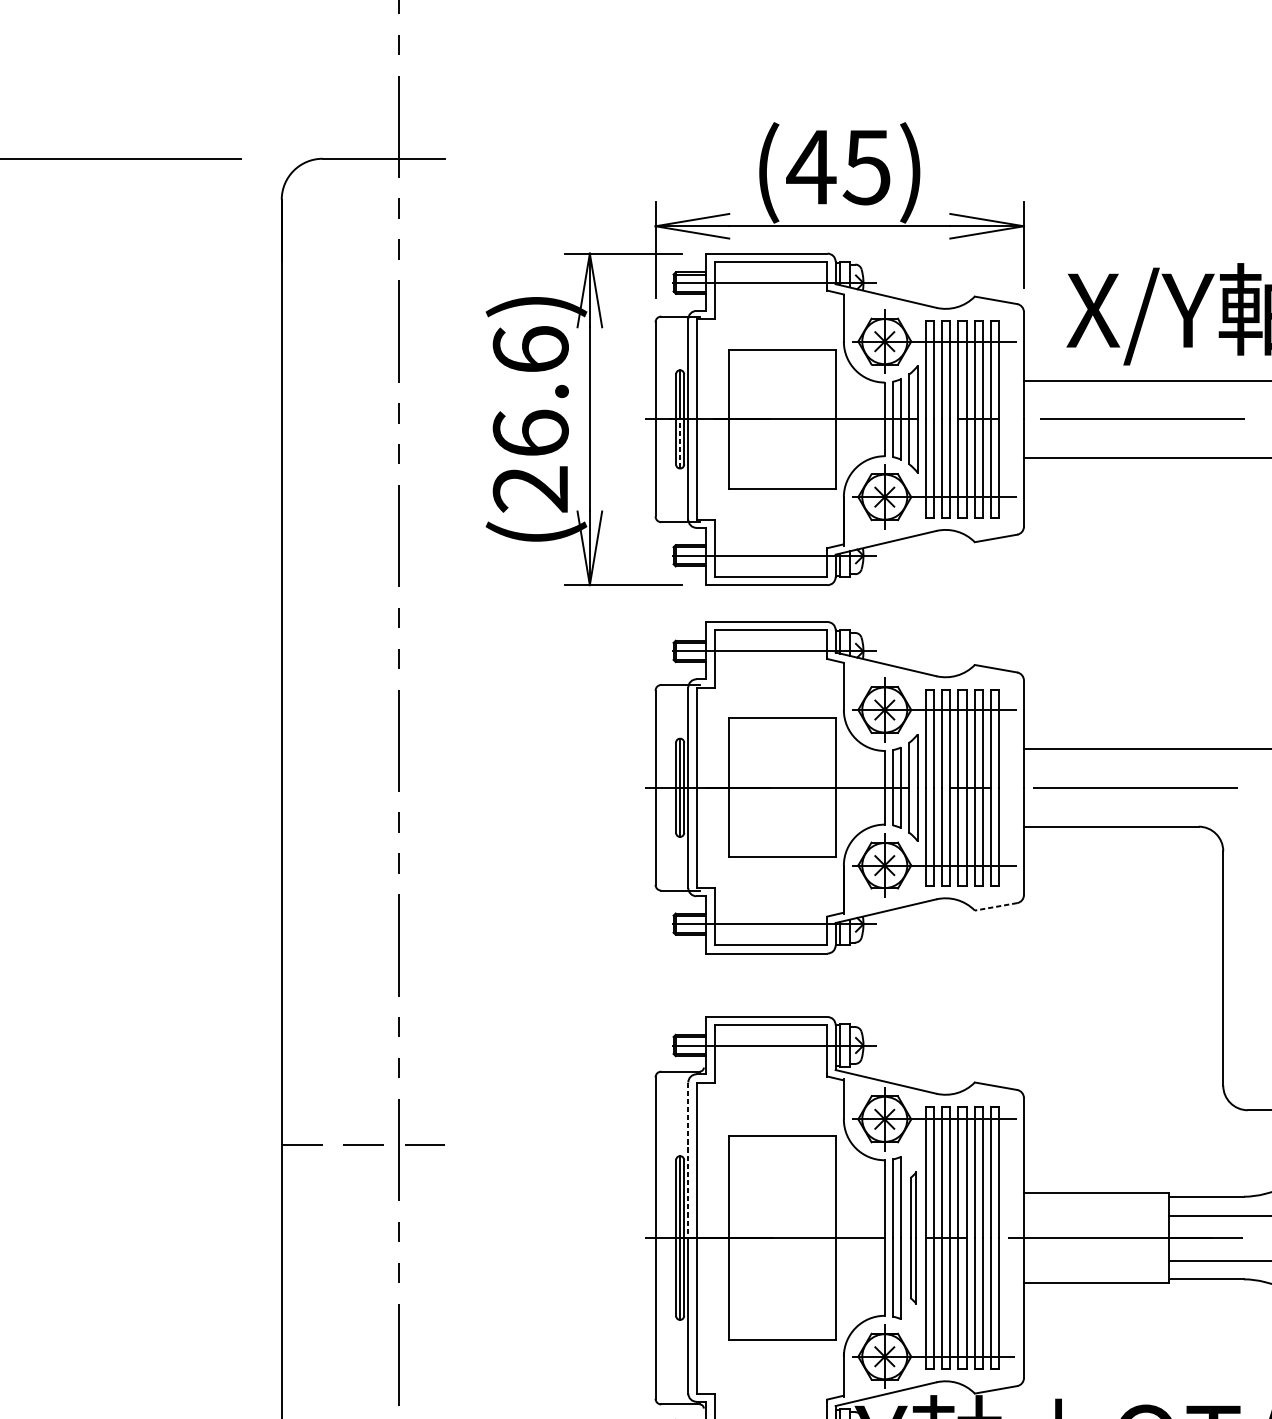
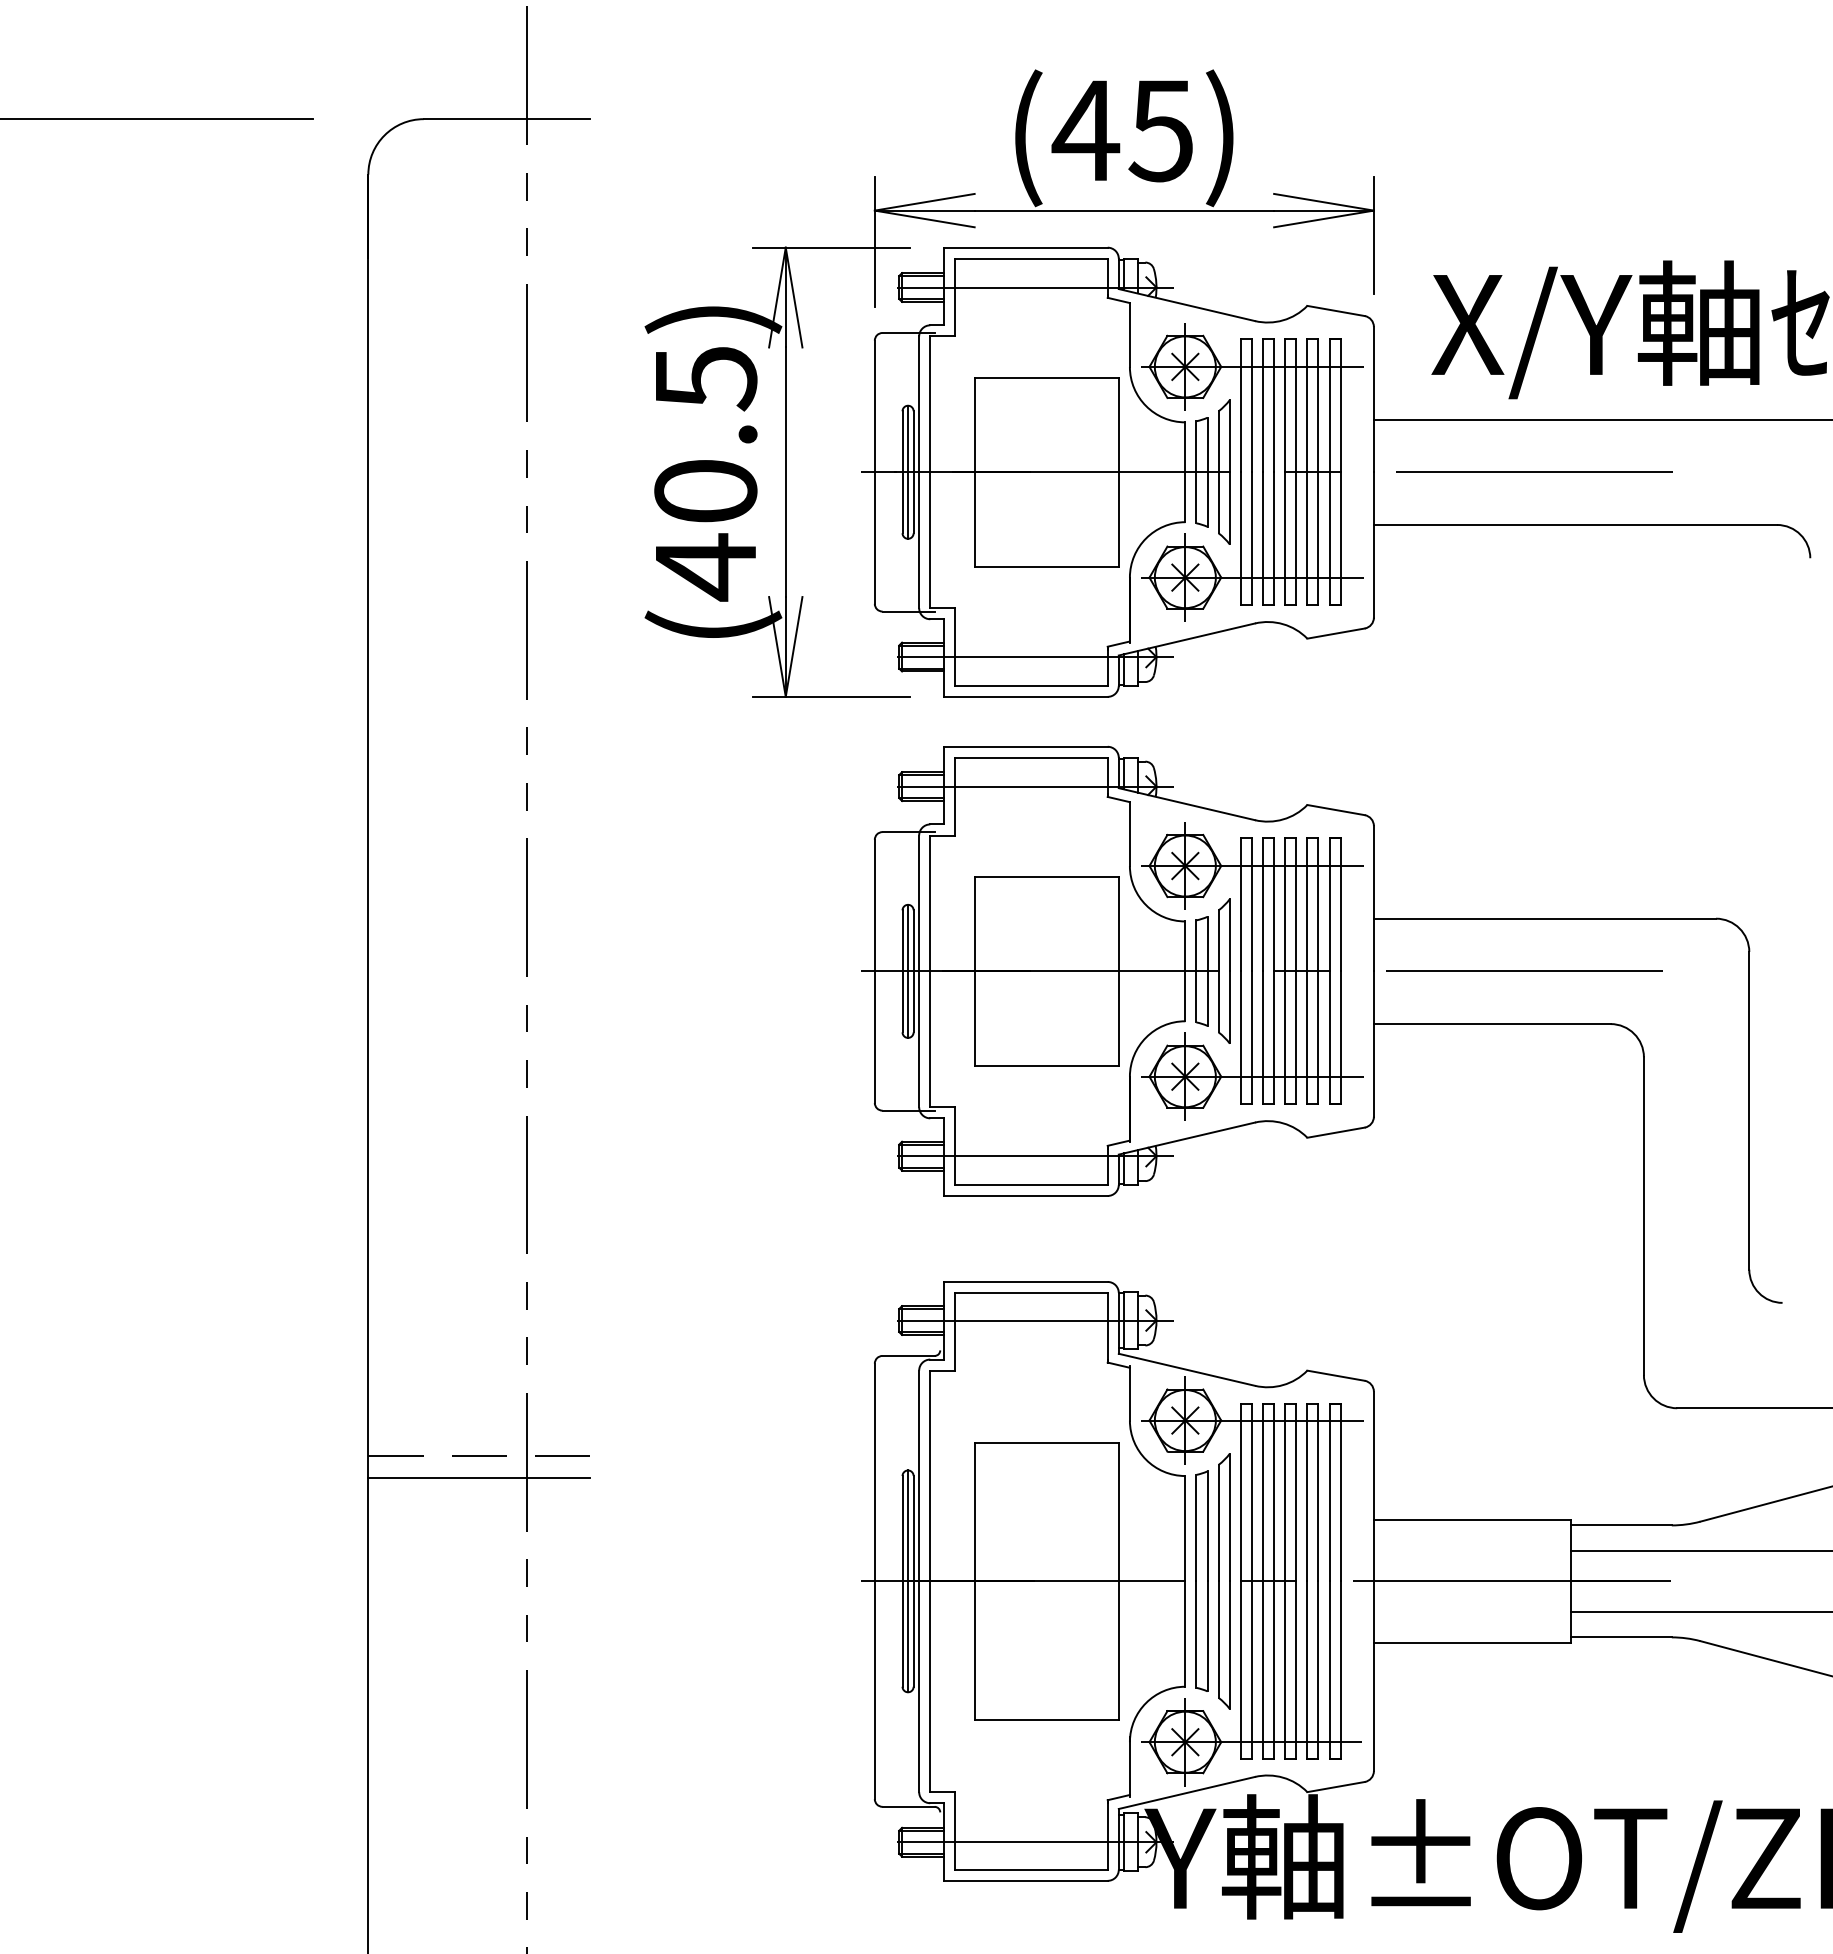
text: (530, 420) -> (705, 473), (26.6) -> (40.5)
line: (680, 443) -> (908, 505), dashed -> solid
line: (995, 906) -> (1335, 1132), dashed -> solid
line: (688, 1160) -> (919, 1476), dashed -> solid
line: (363, 1161) -> (479, 1477), added
part: (913, 1238) -> (1224, 1581), size x1.43

